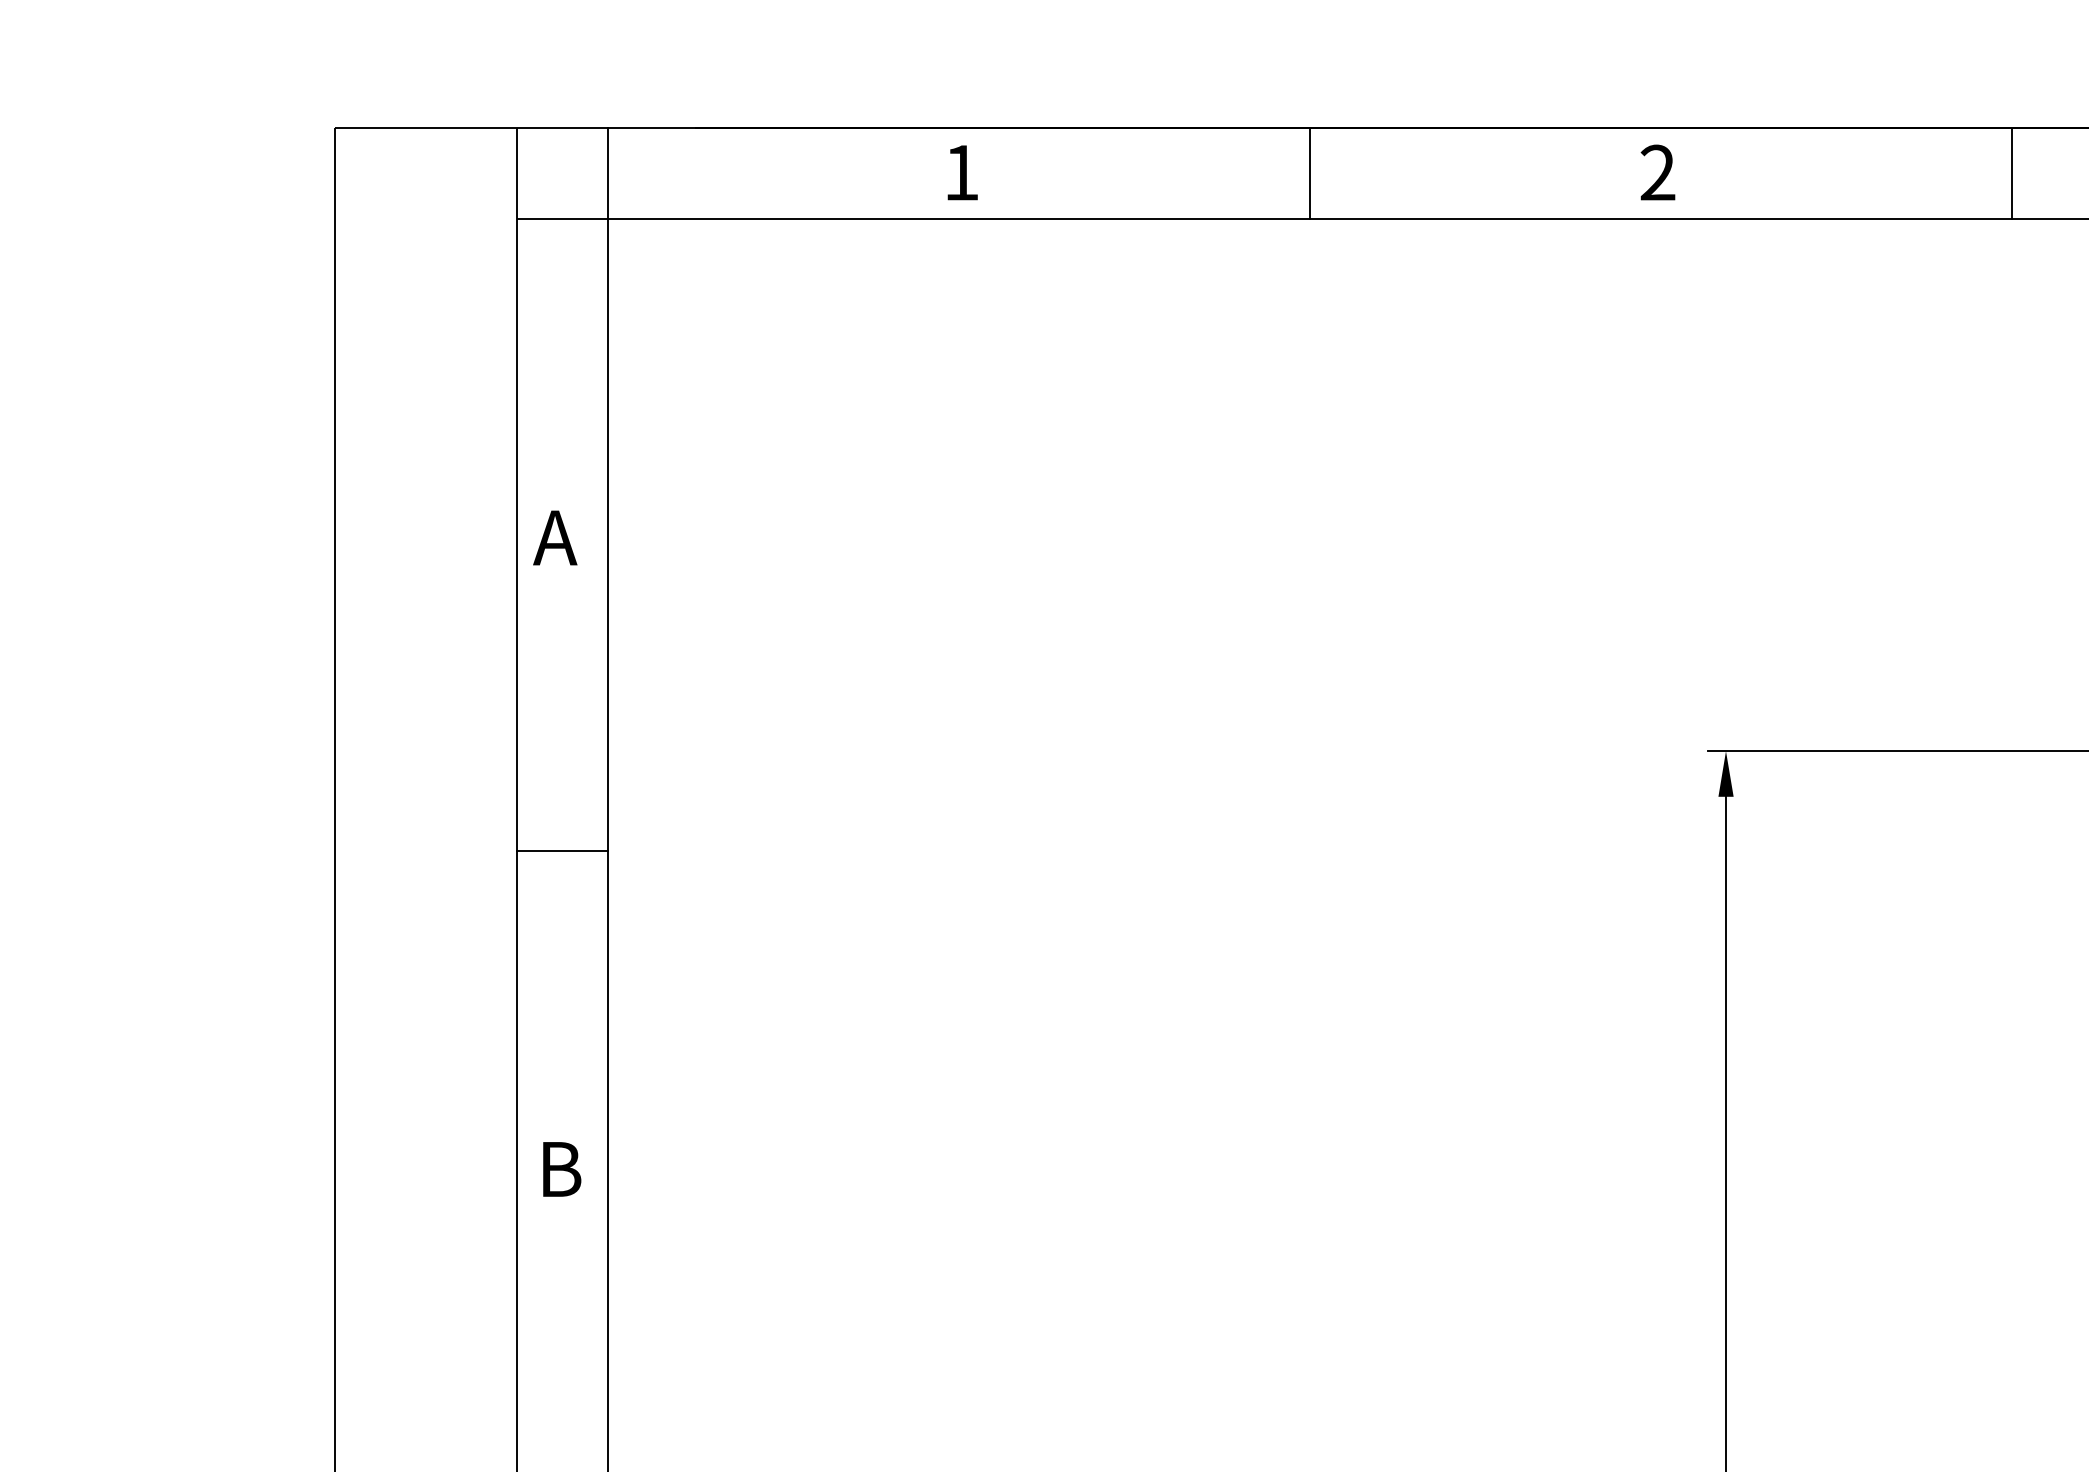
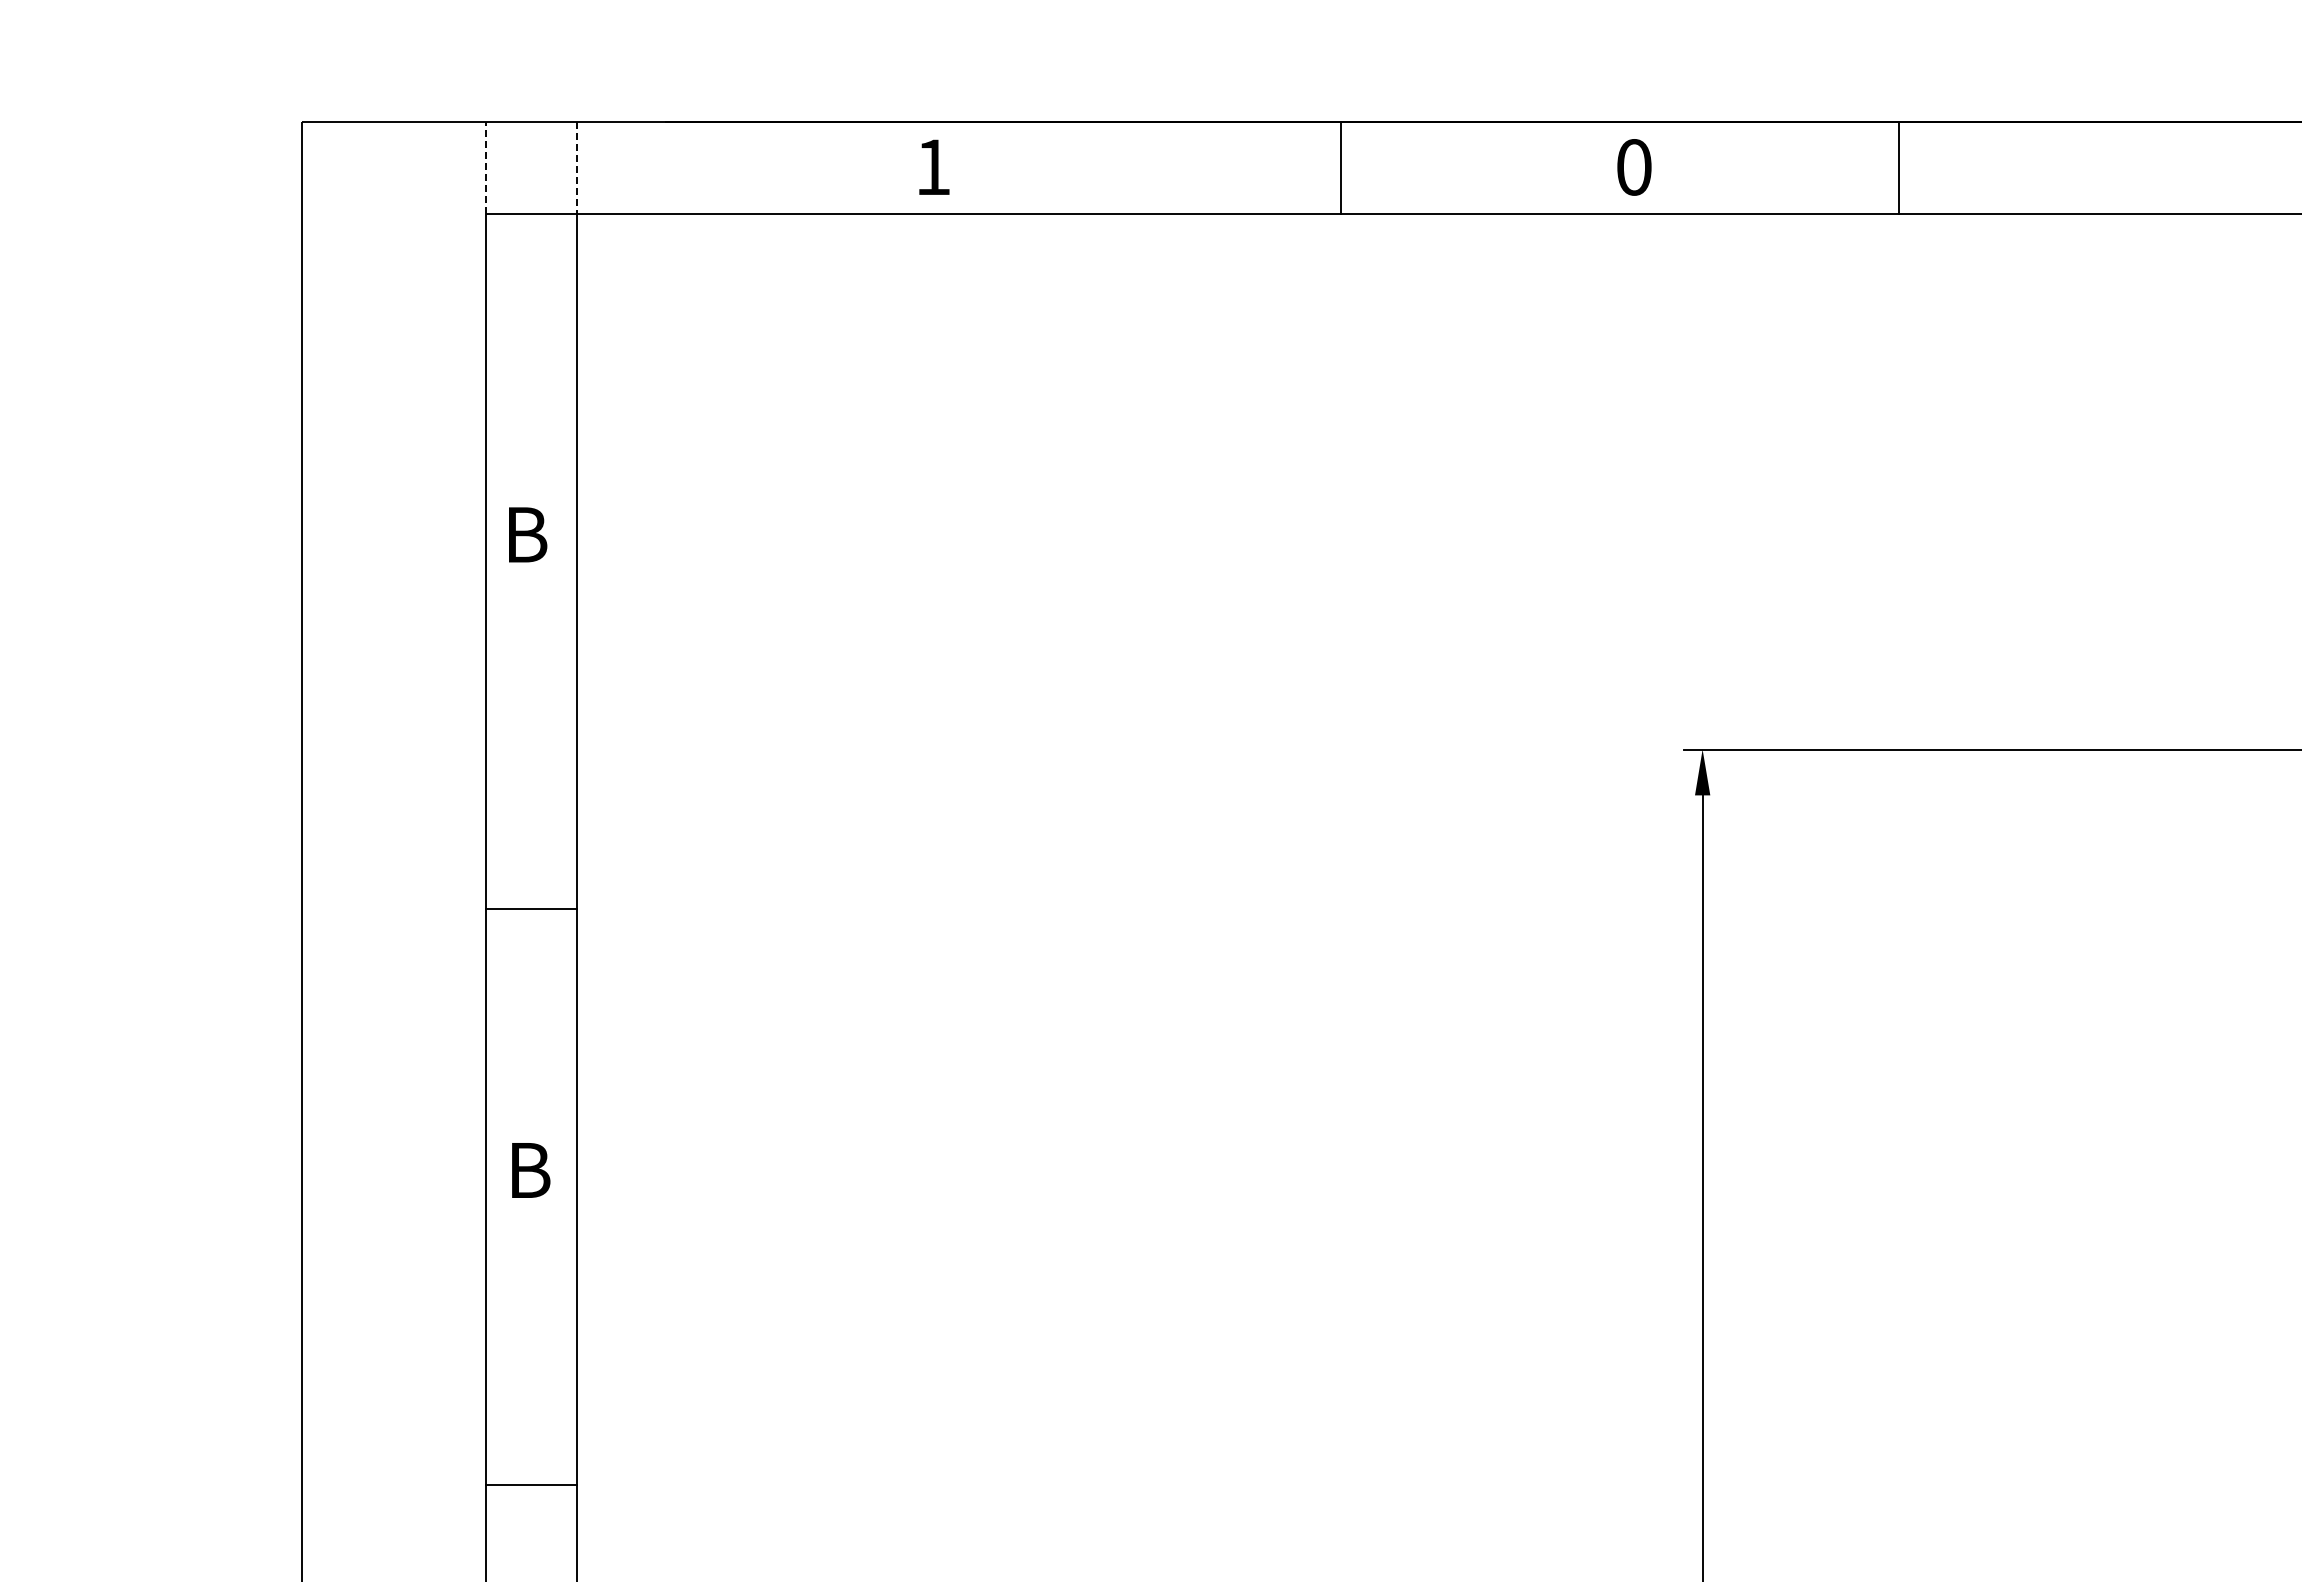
text: (1658, 172) -> (1634, 167), 2 -> 0
line: (516, 173) -> (485, 168), solid -> dashed
line: (608, 173) -> (577, 168), solid -> dashed
line: (1309, 173) -> (1340, 168), moved
line: (2012, 173) -> (1899, 168), moved
text: (555, 537) -> (524, 534), А -> B
line: (562, 850) -> (531, 908), moved

